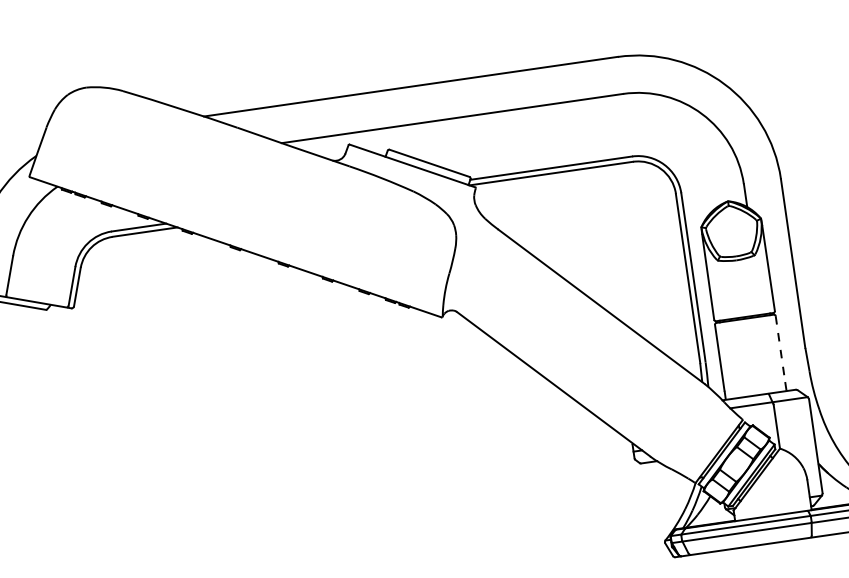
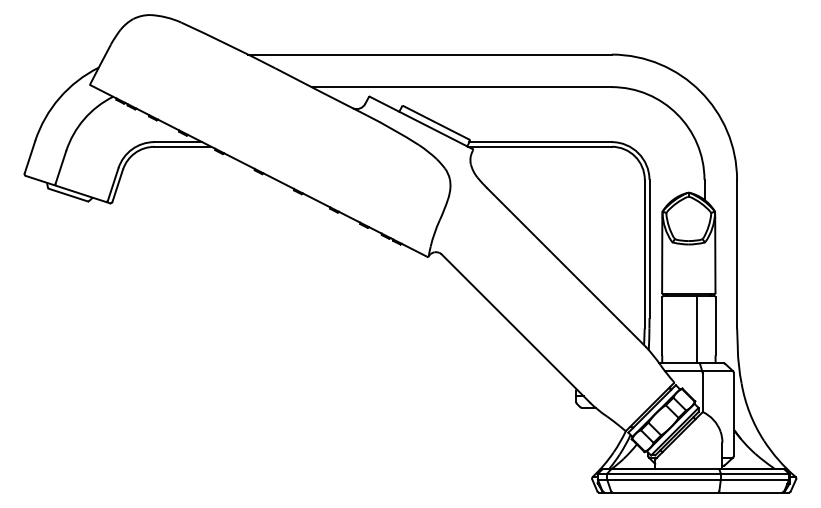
line: (780, 349) -> (715, 326), dashed -> solid
line: (760, 355) -> (697, 329), added

